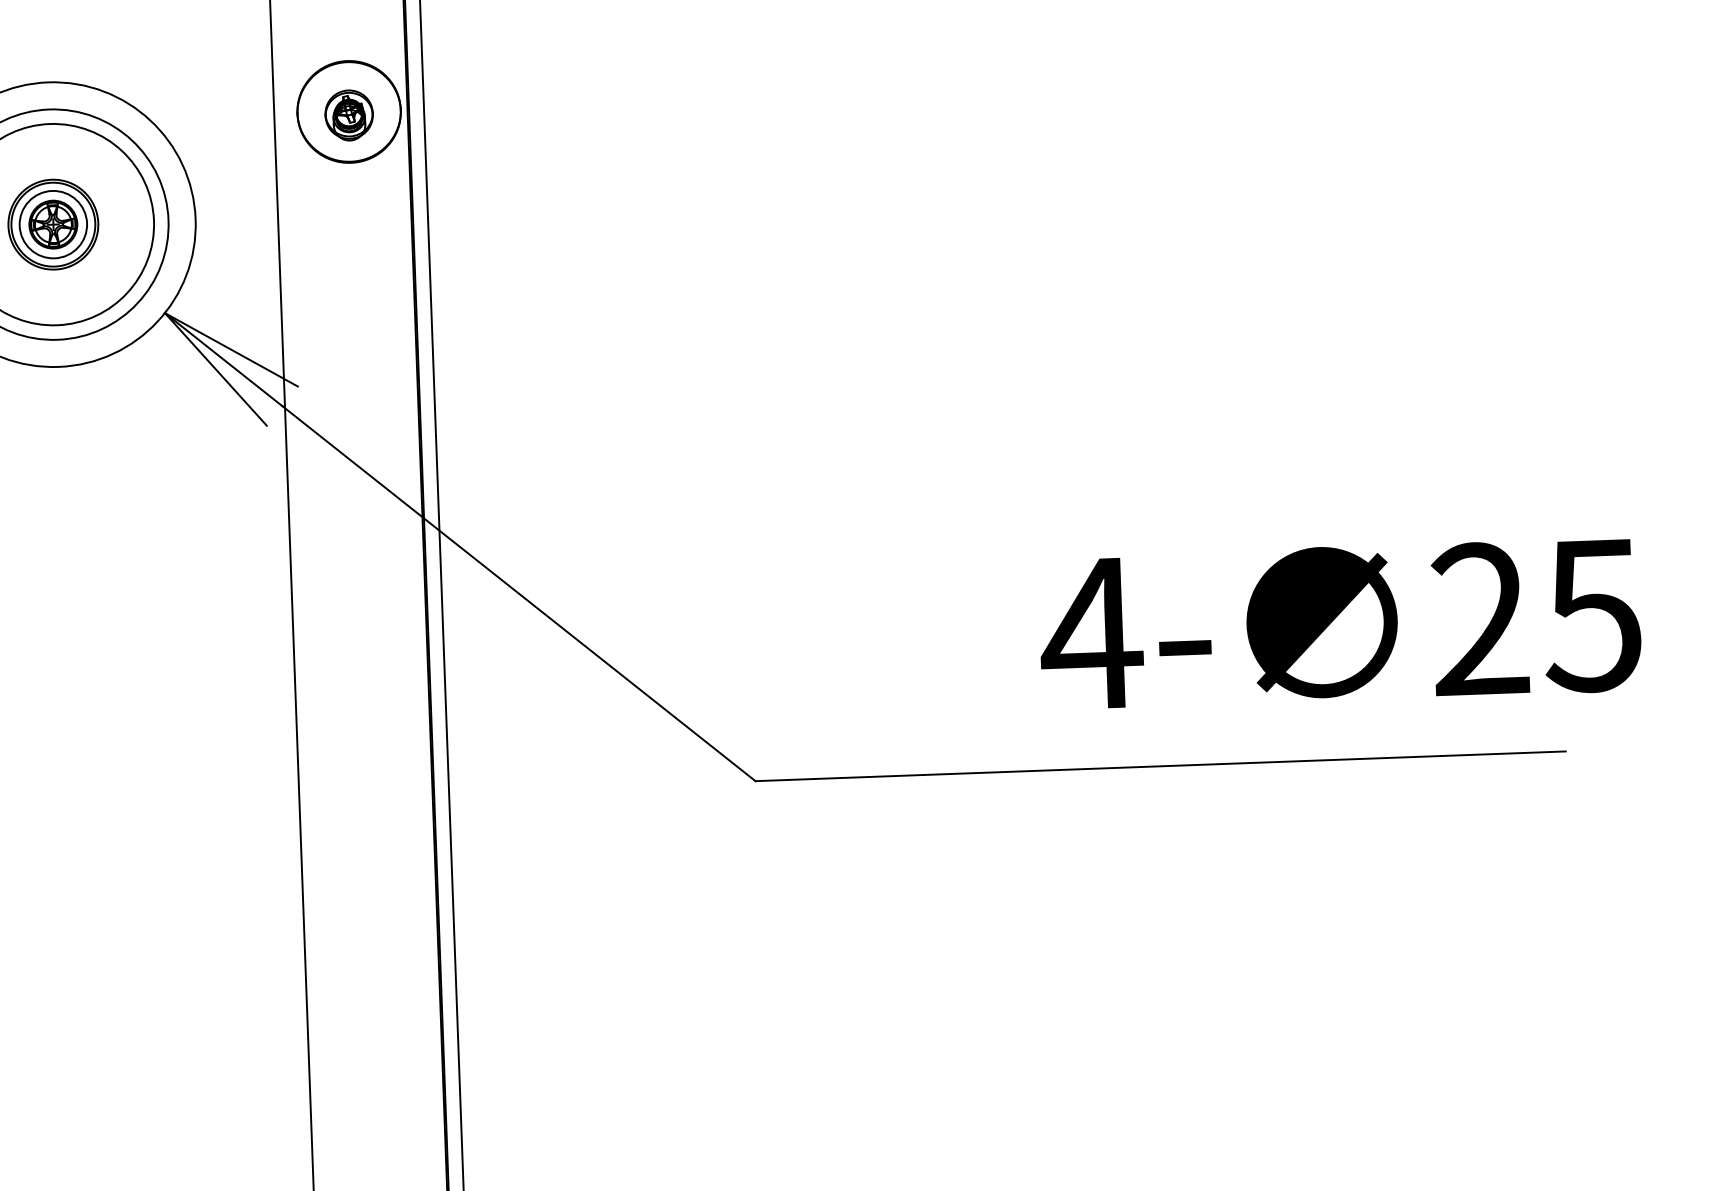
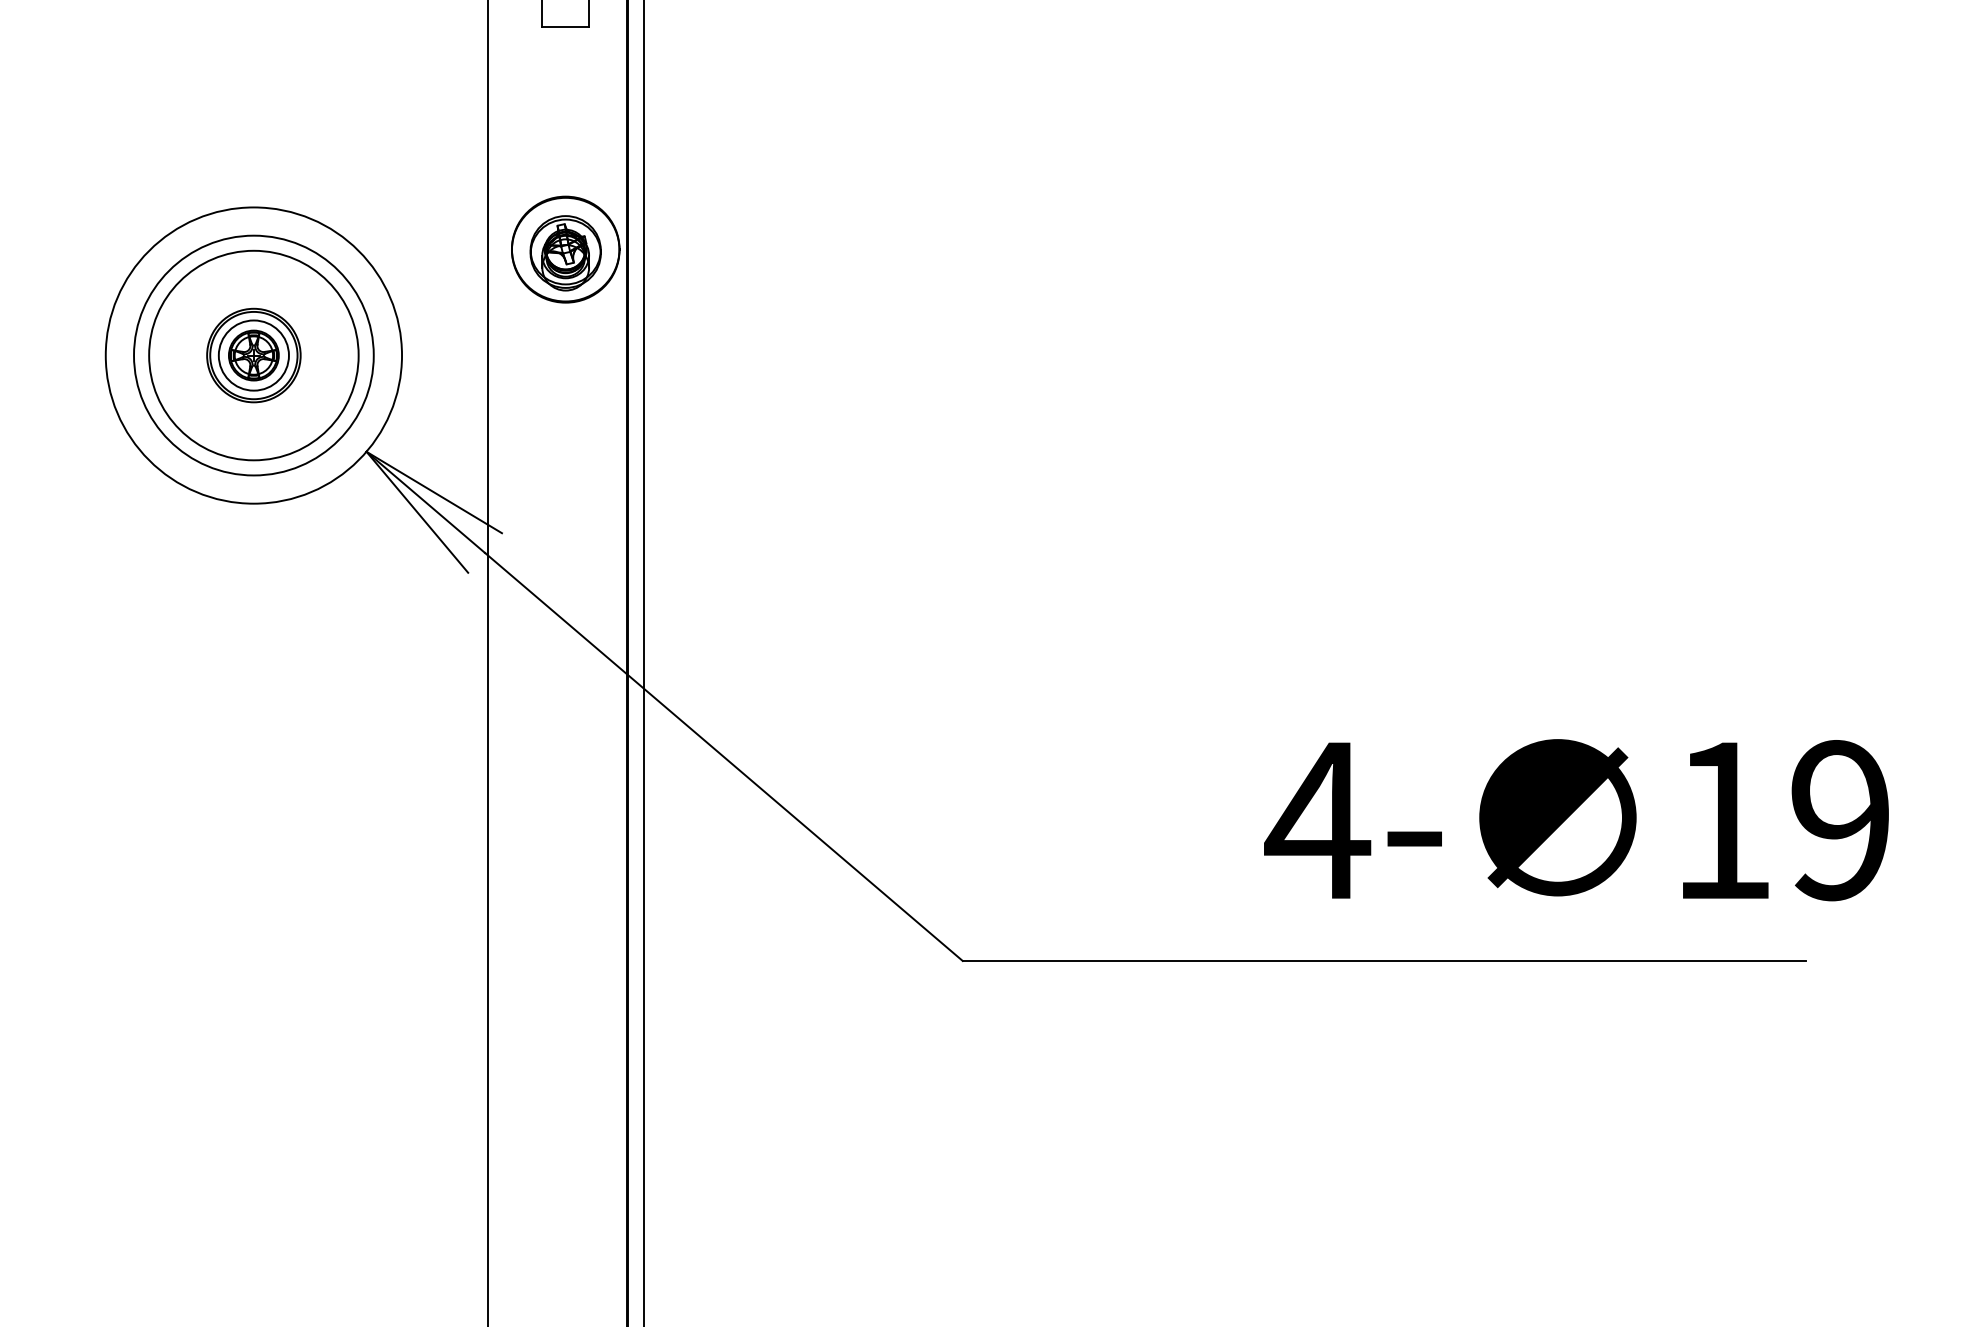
part: (349, 115) -> (565, 253), size x1.43
text: (1536, 617) -> (1781, 820), 25 -> 19

